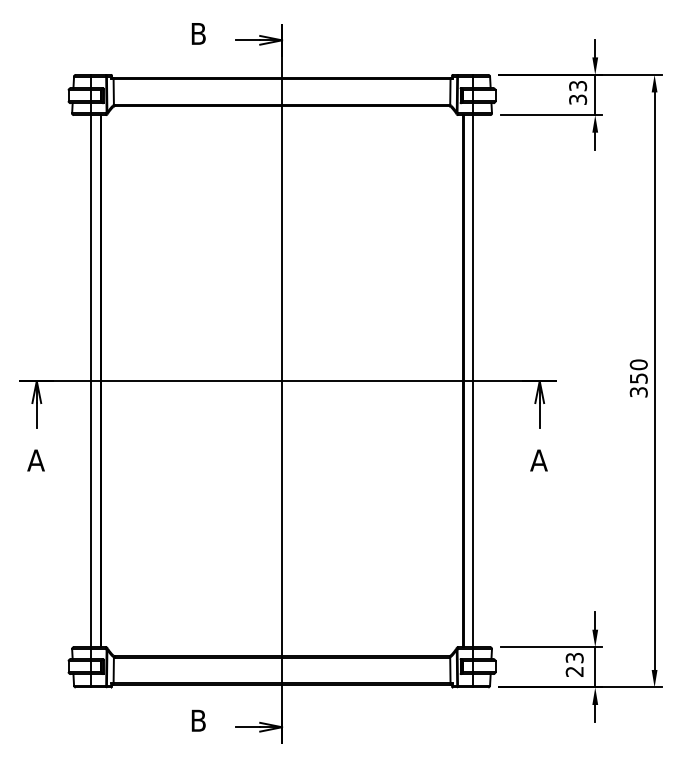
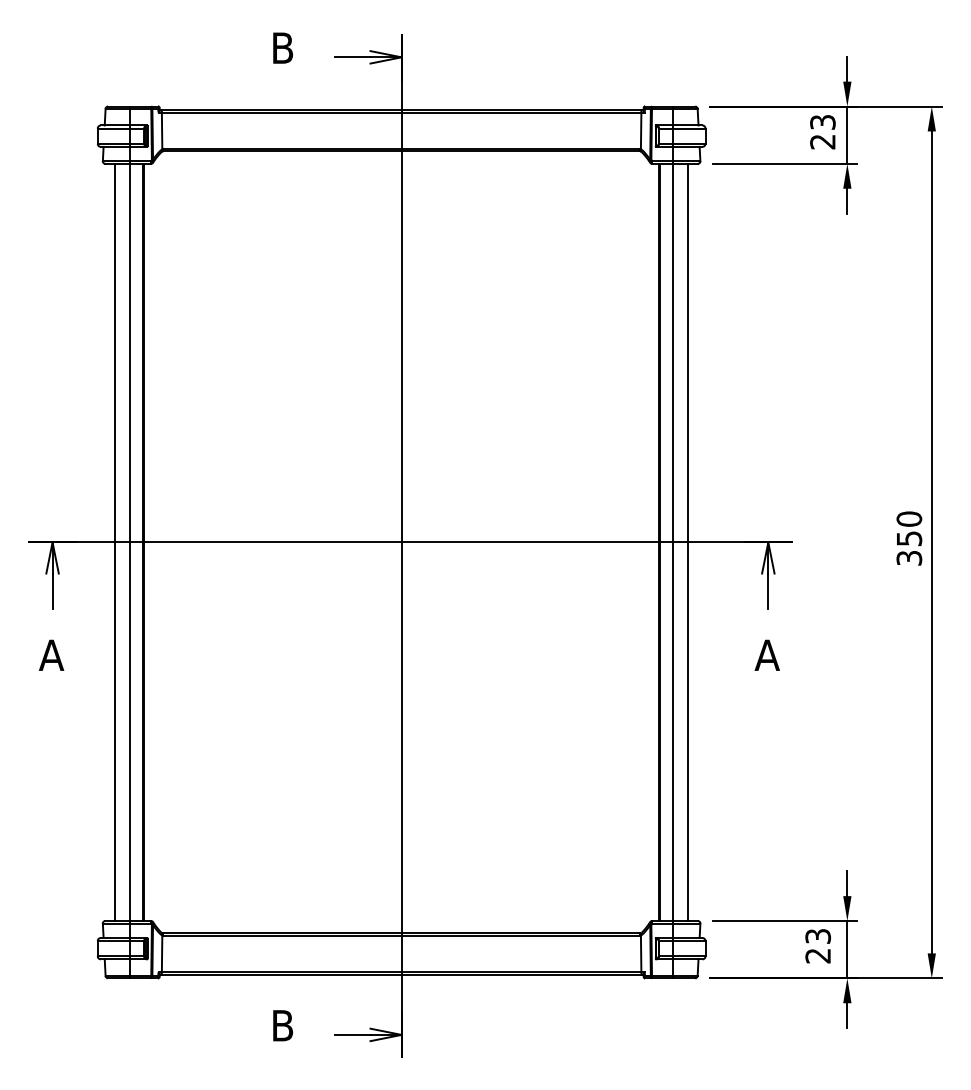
text: (578, 99) -> (823, 141), 33 -> 23
line: (80, 381) -> (114, 542), added
line: (483, 381) -> (688, 542), added

